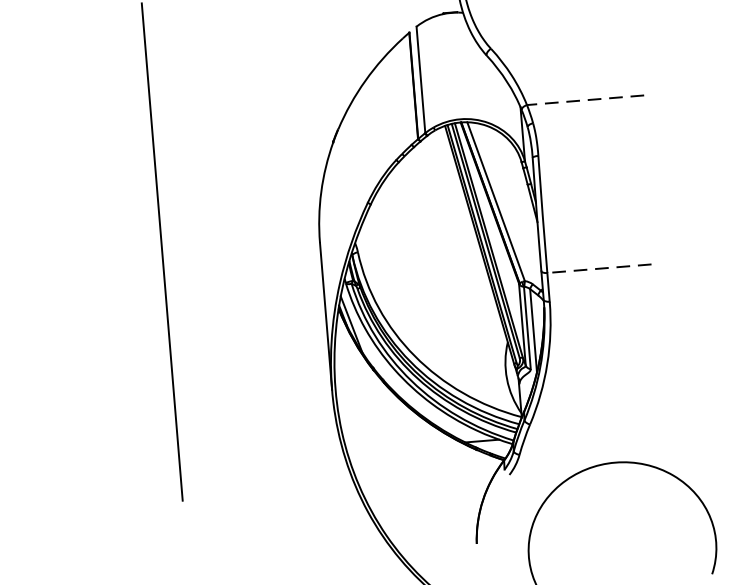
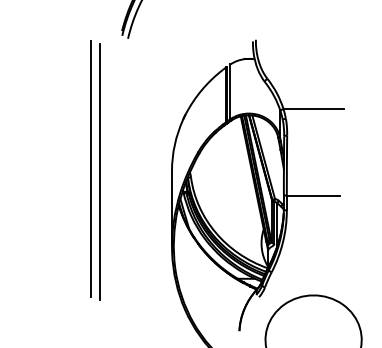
line: (585, 101) -> (313, 109), dashed -> solid
line: (181, 257) -> (100, 172), added
line: (599, 268) -> (313, 195), dashed -> solid

